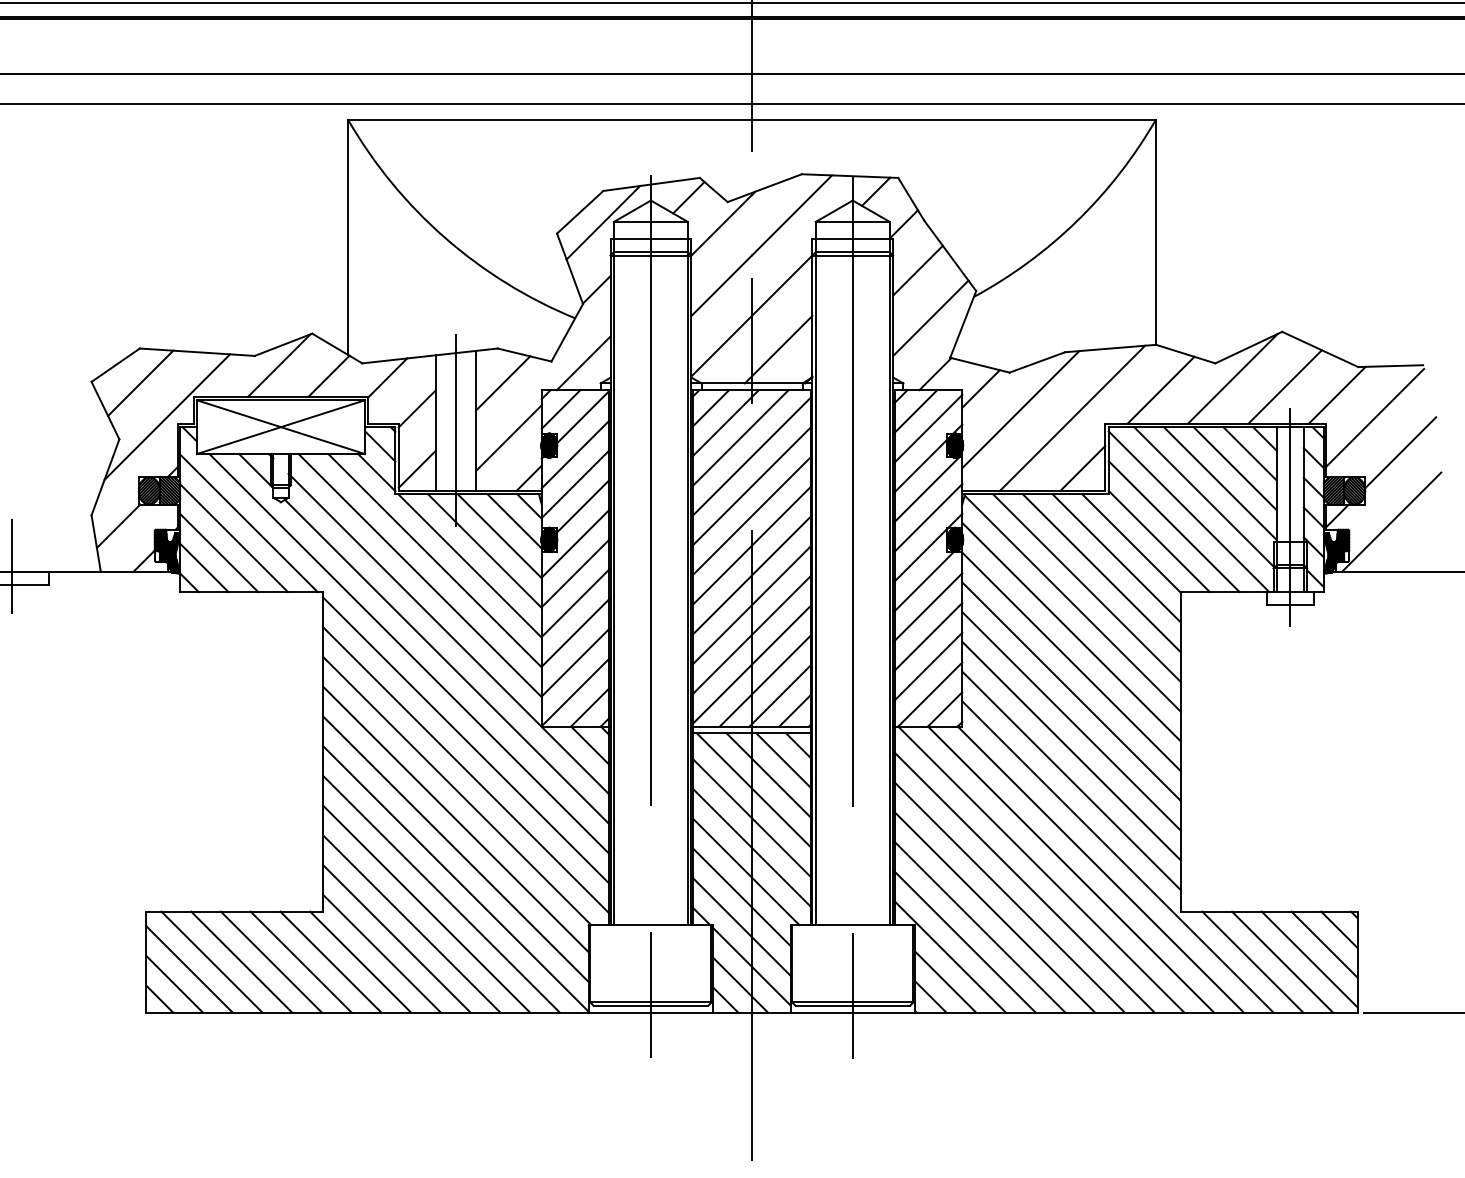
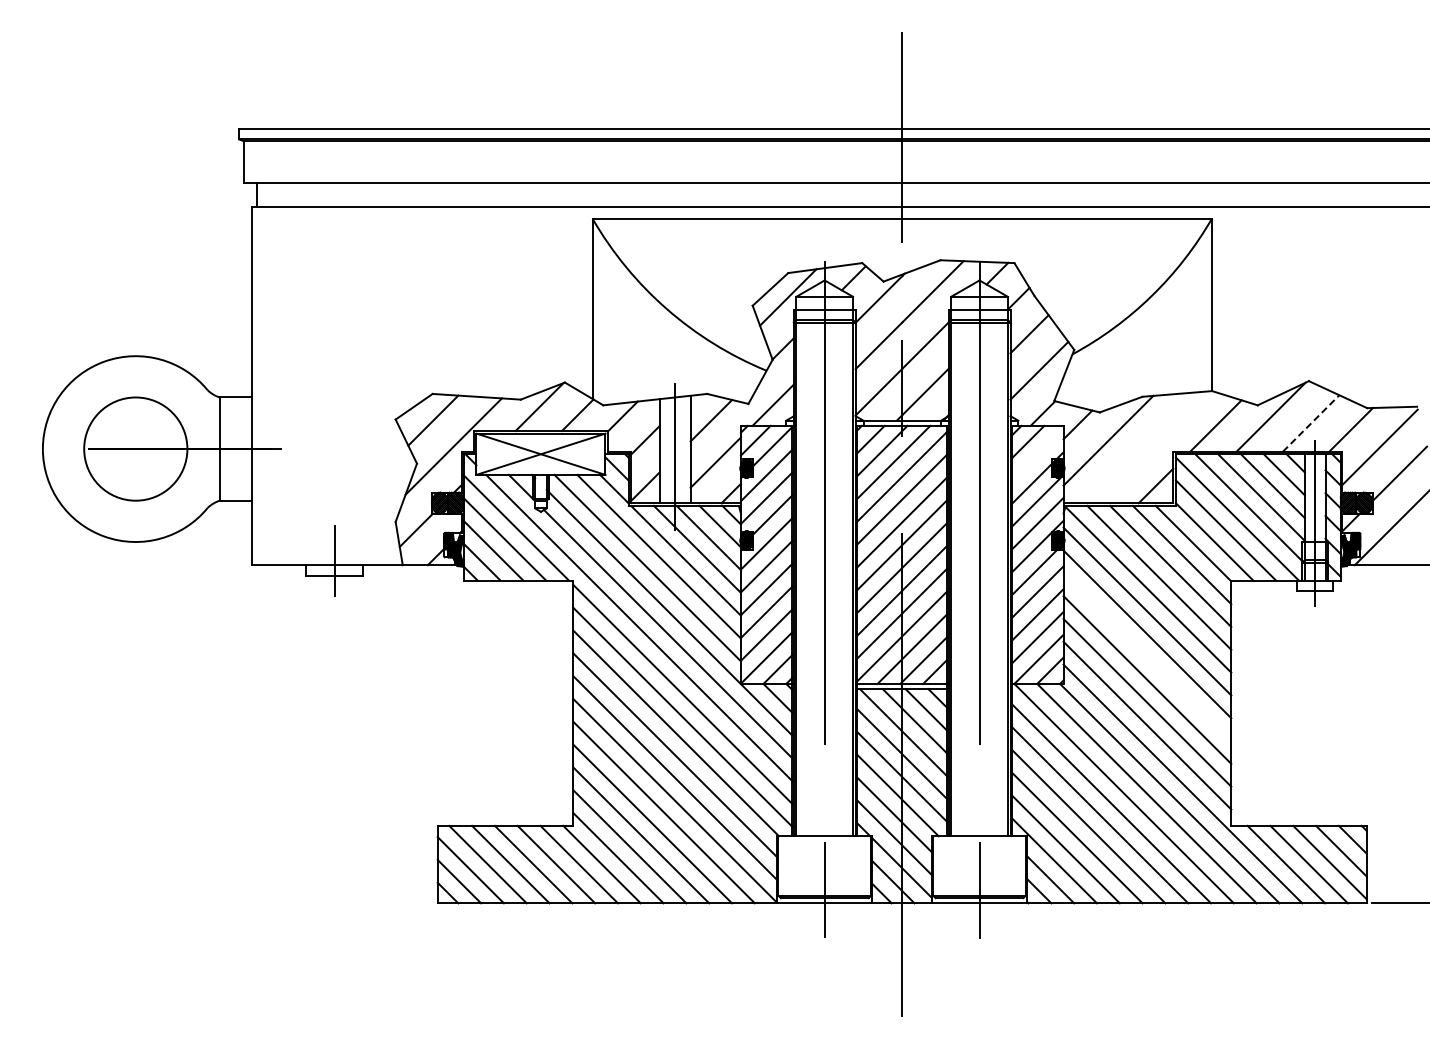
line: (1285, 387) -> (1311, 423), solid -> dashed
line: (1071, 418) -> (1147, 447), removed
line: (928, 428) -> (1037, 455), removed
line: (1071, 692) -> (1147, 657), removed

